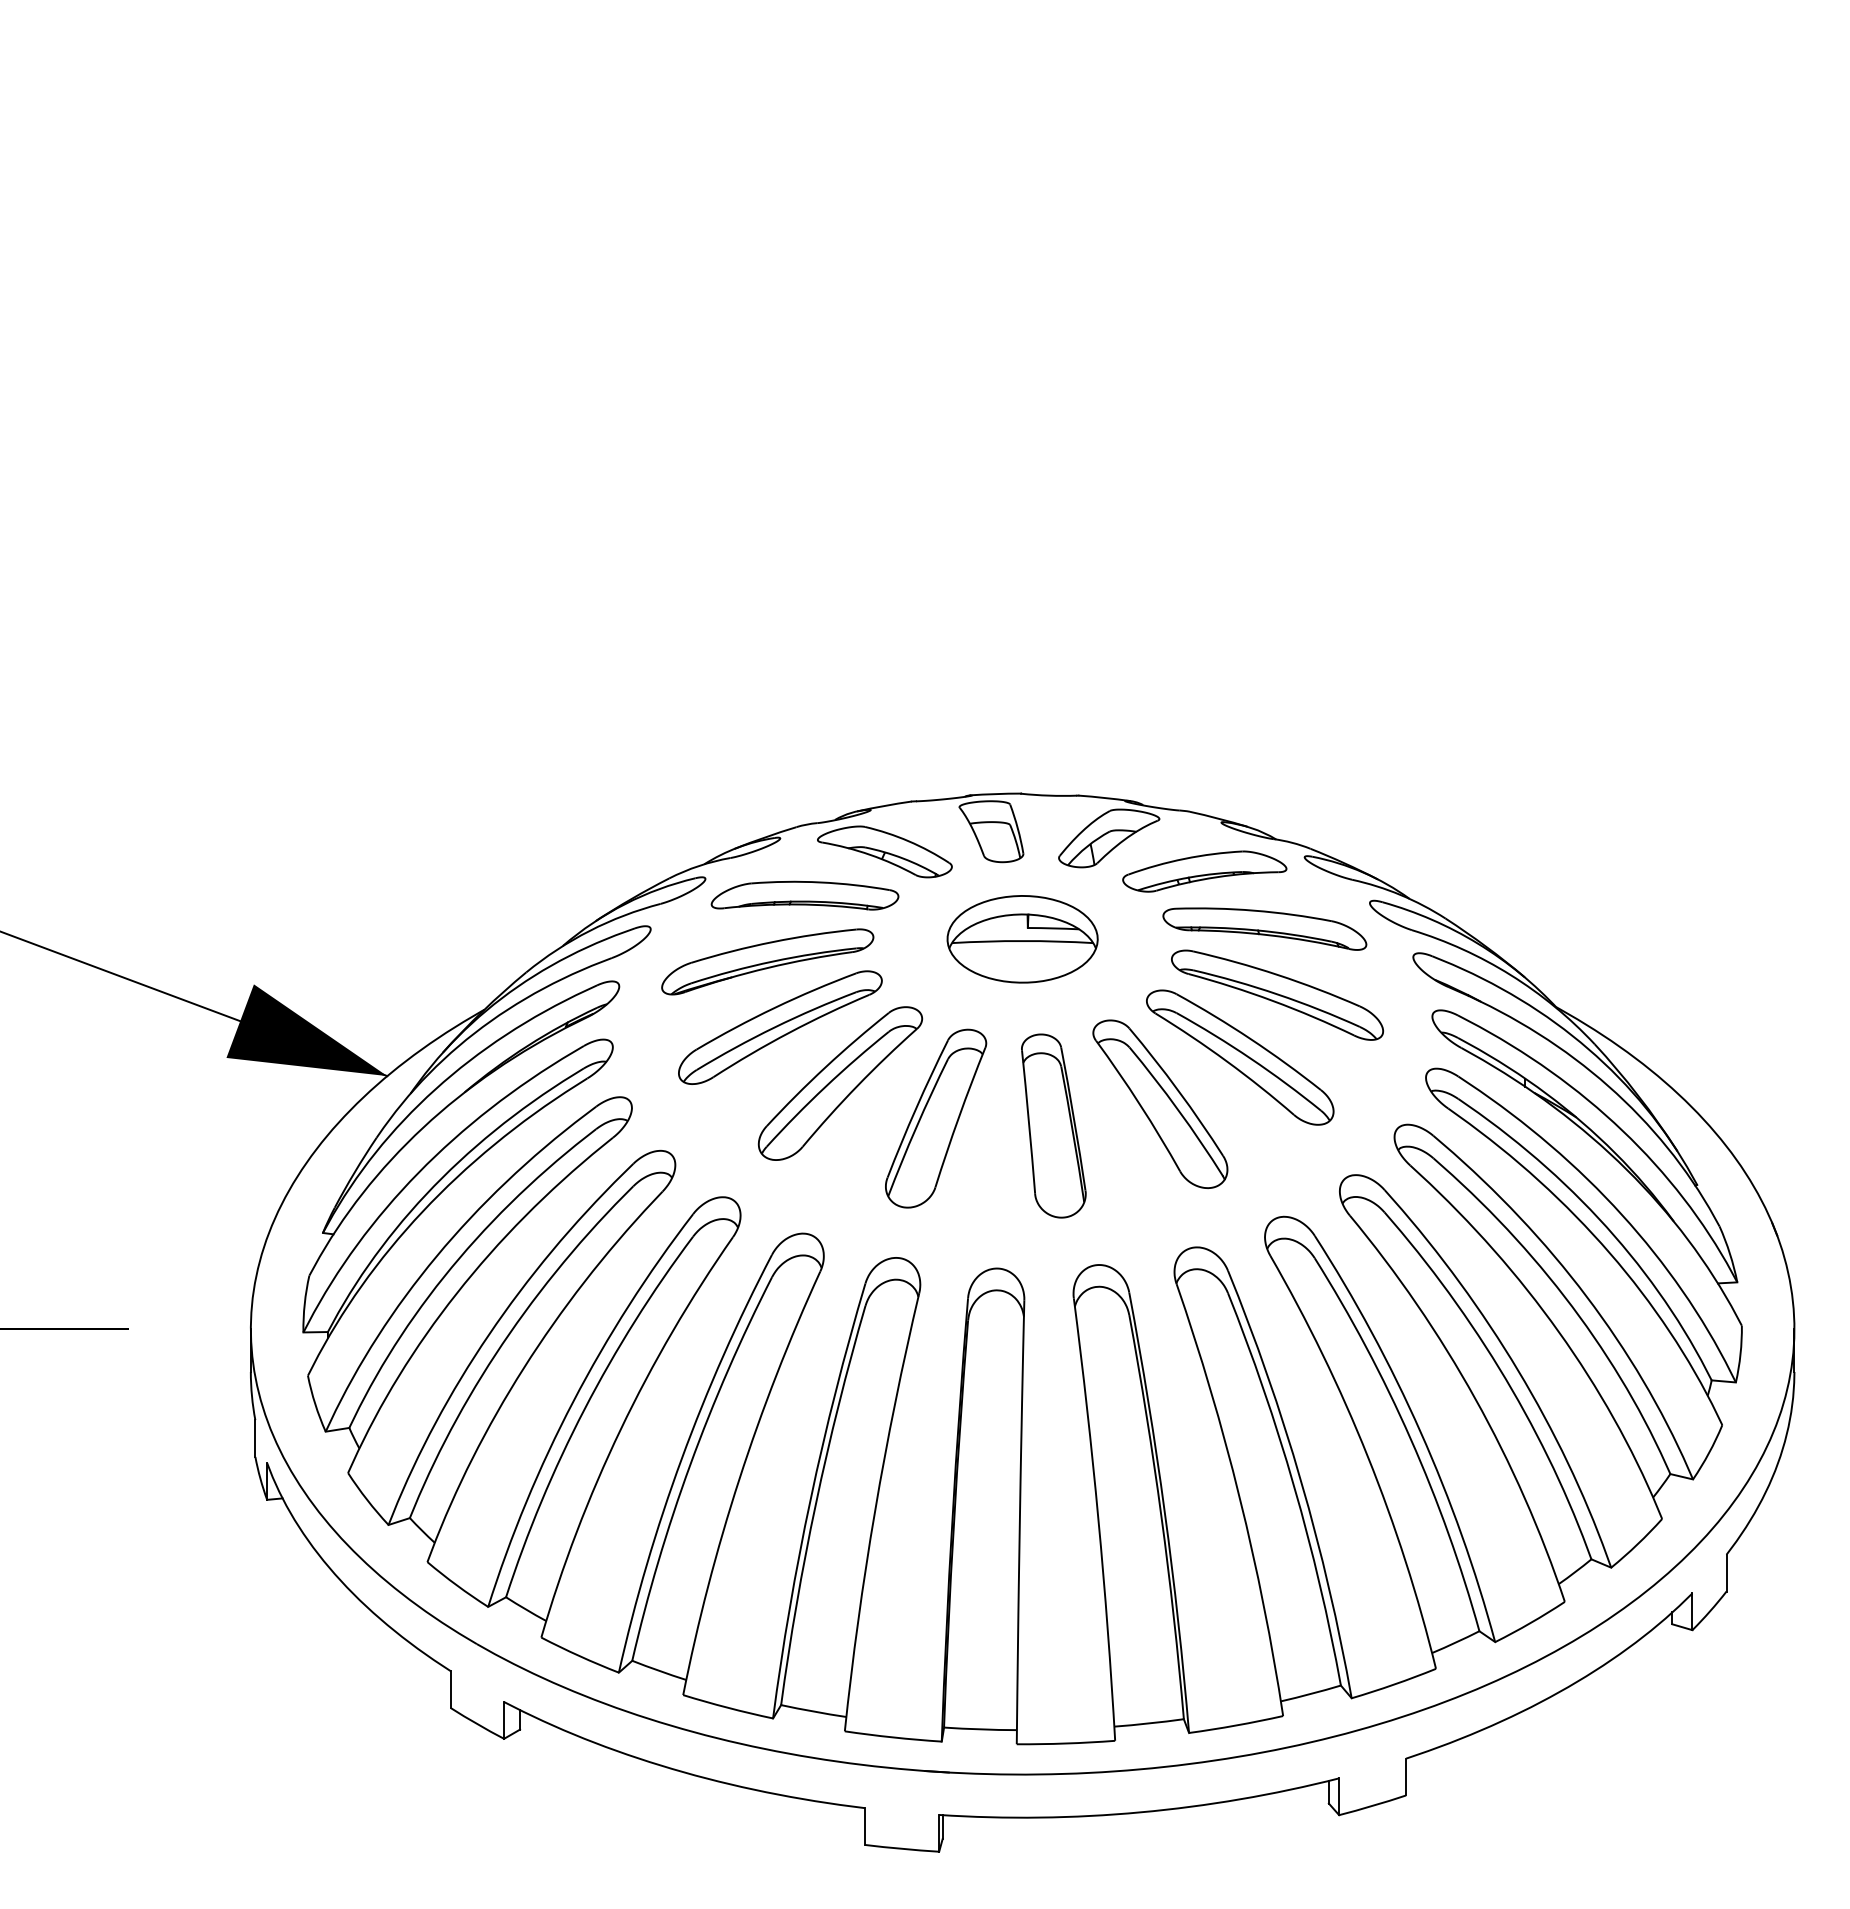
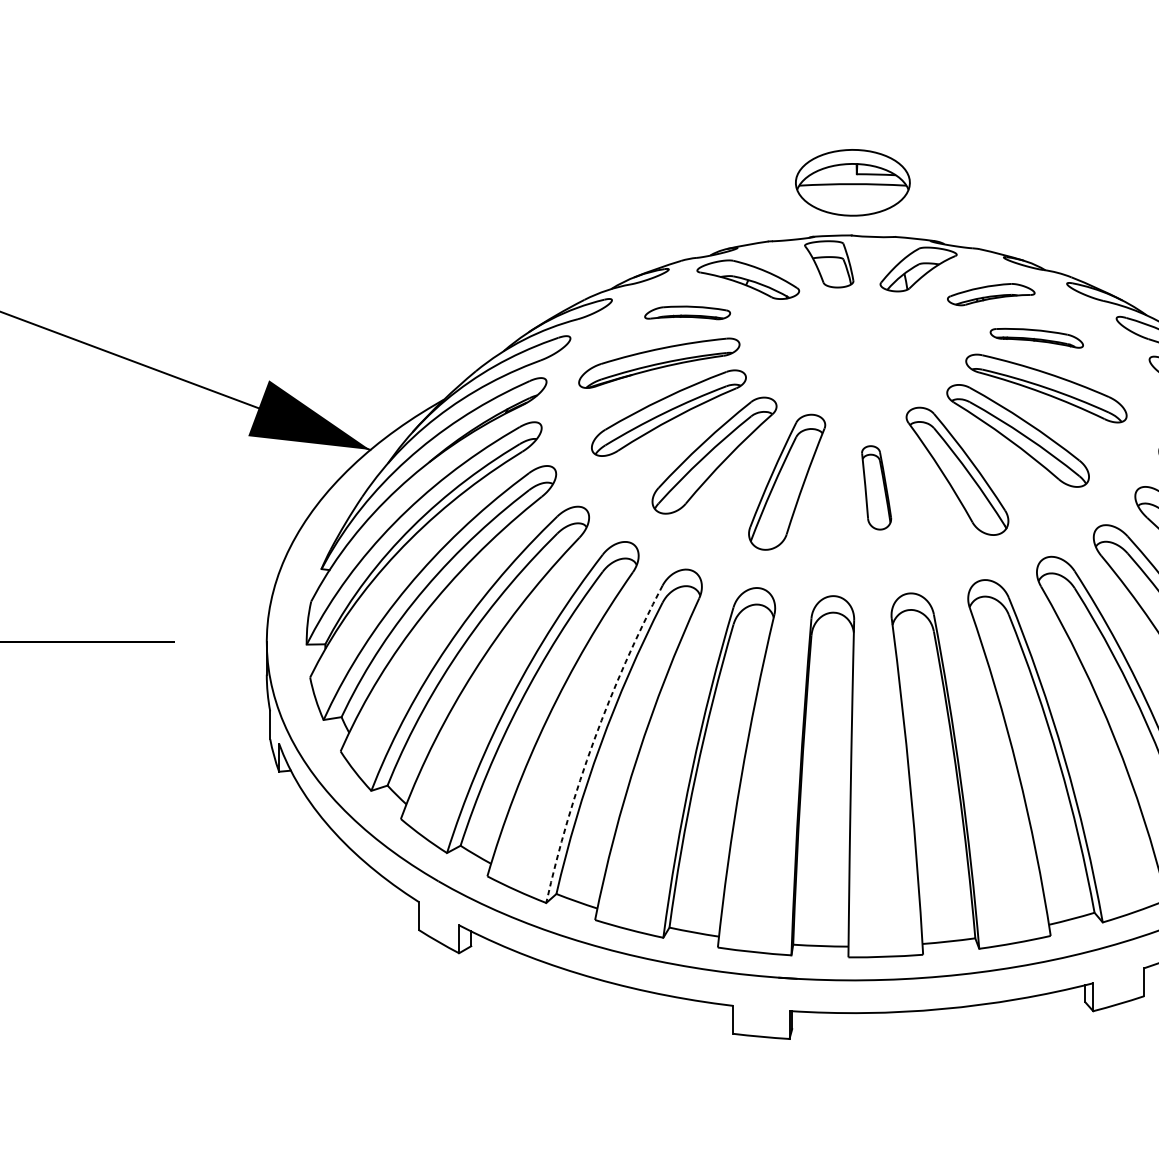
part: (1204, 871) -> (990, 294), size x0.7
part: (804, 895) -> (687, 312), size x0.6
part: (1264, 928) -> (1036, 337), size x0.6
part: (1022, 939) -> (852, 182), moved
part: (1053, 1125) -> (876, 487), size x0.6
arc: (681, 1458) -> (593, 740), solid -> dashed

